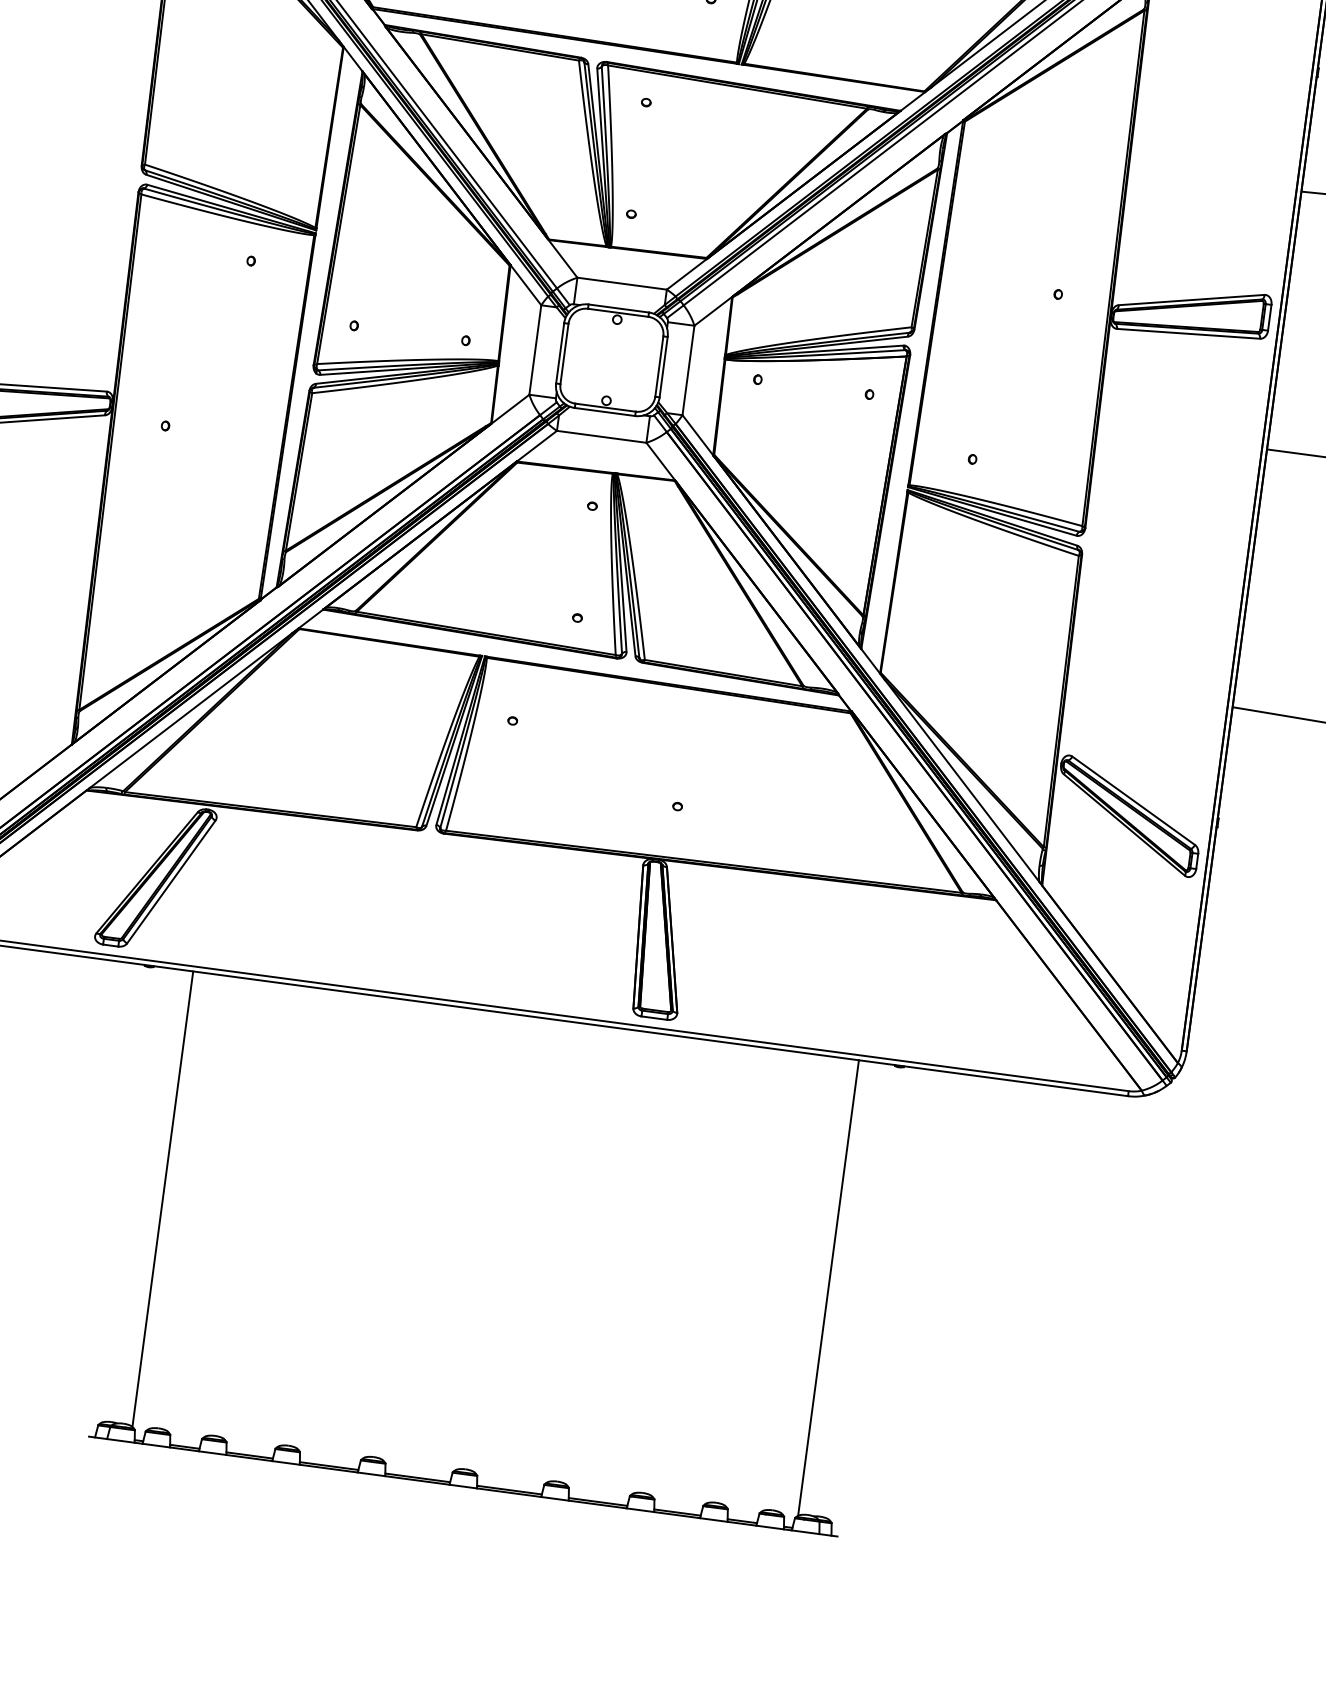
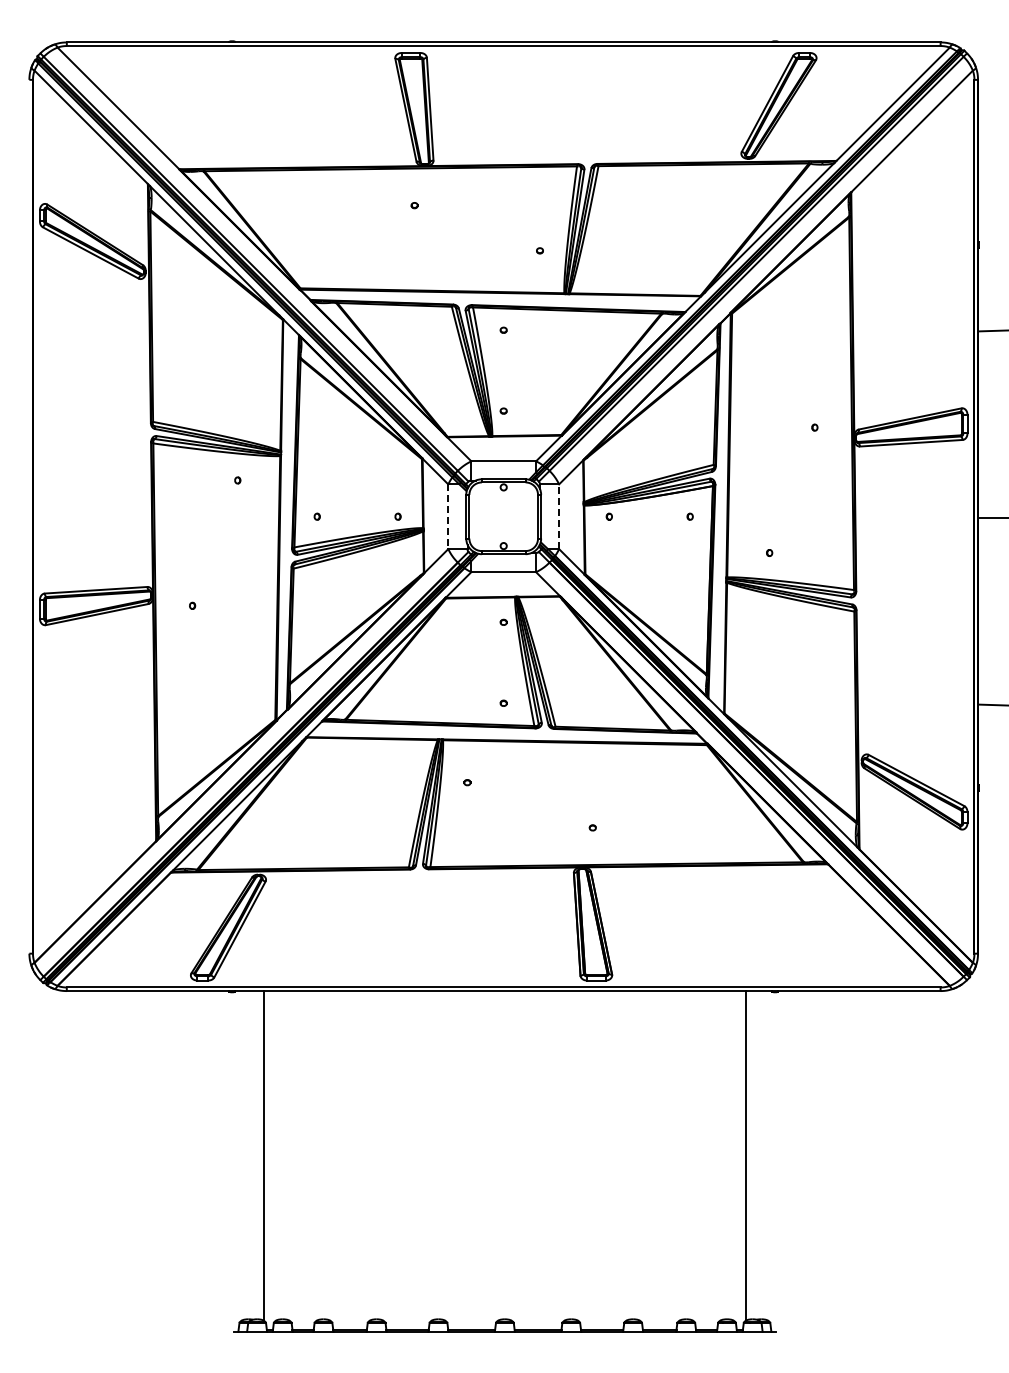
line: (535, 351) -> (448, 517), solid -> dashed
line: (689, 370) -> (559, 516), solid -> dashed

